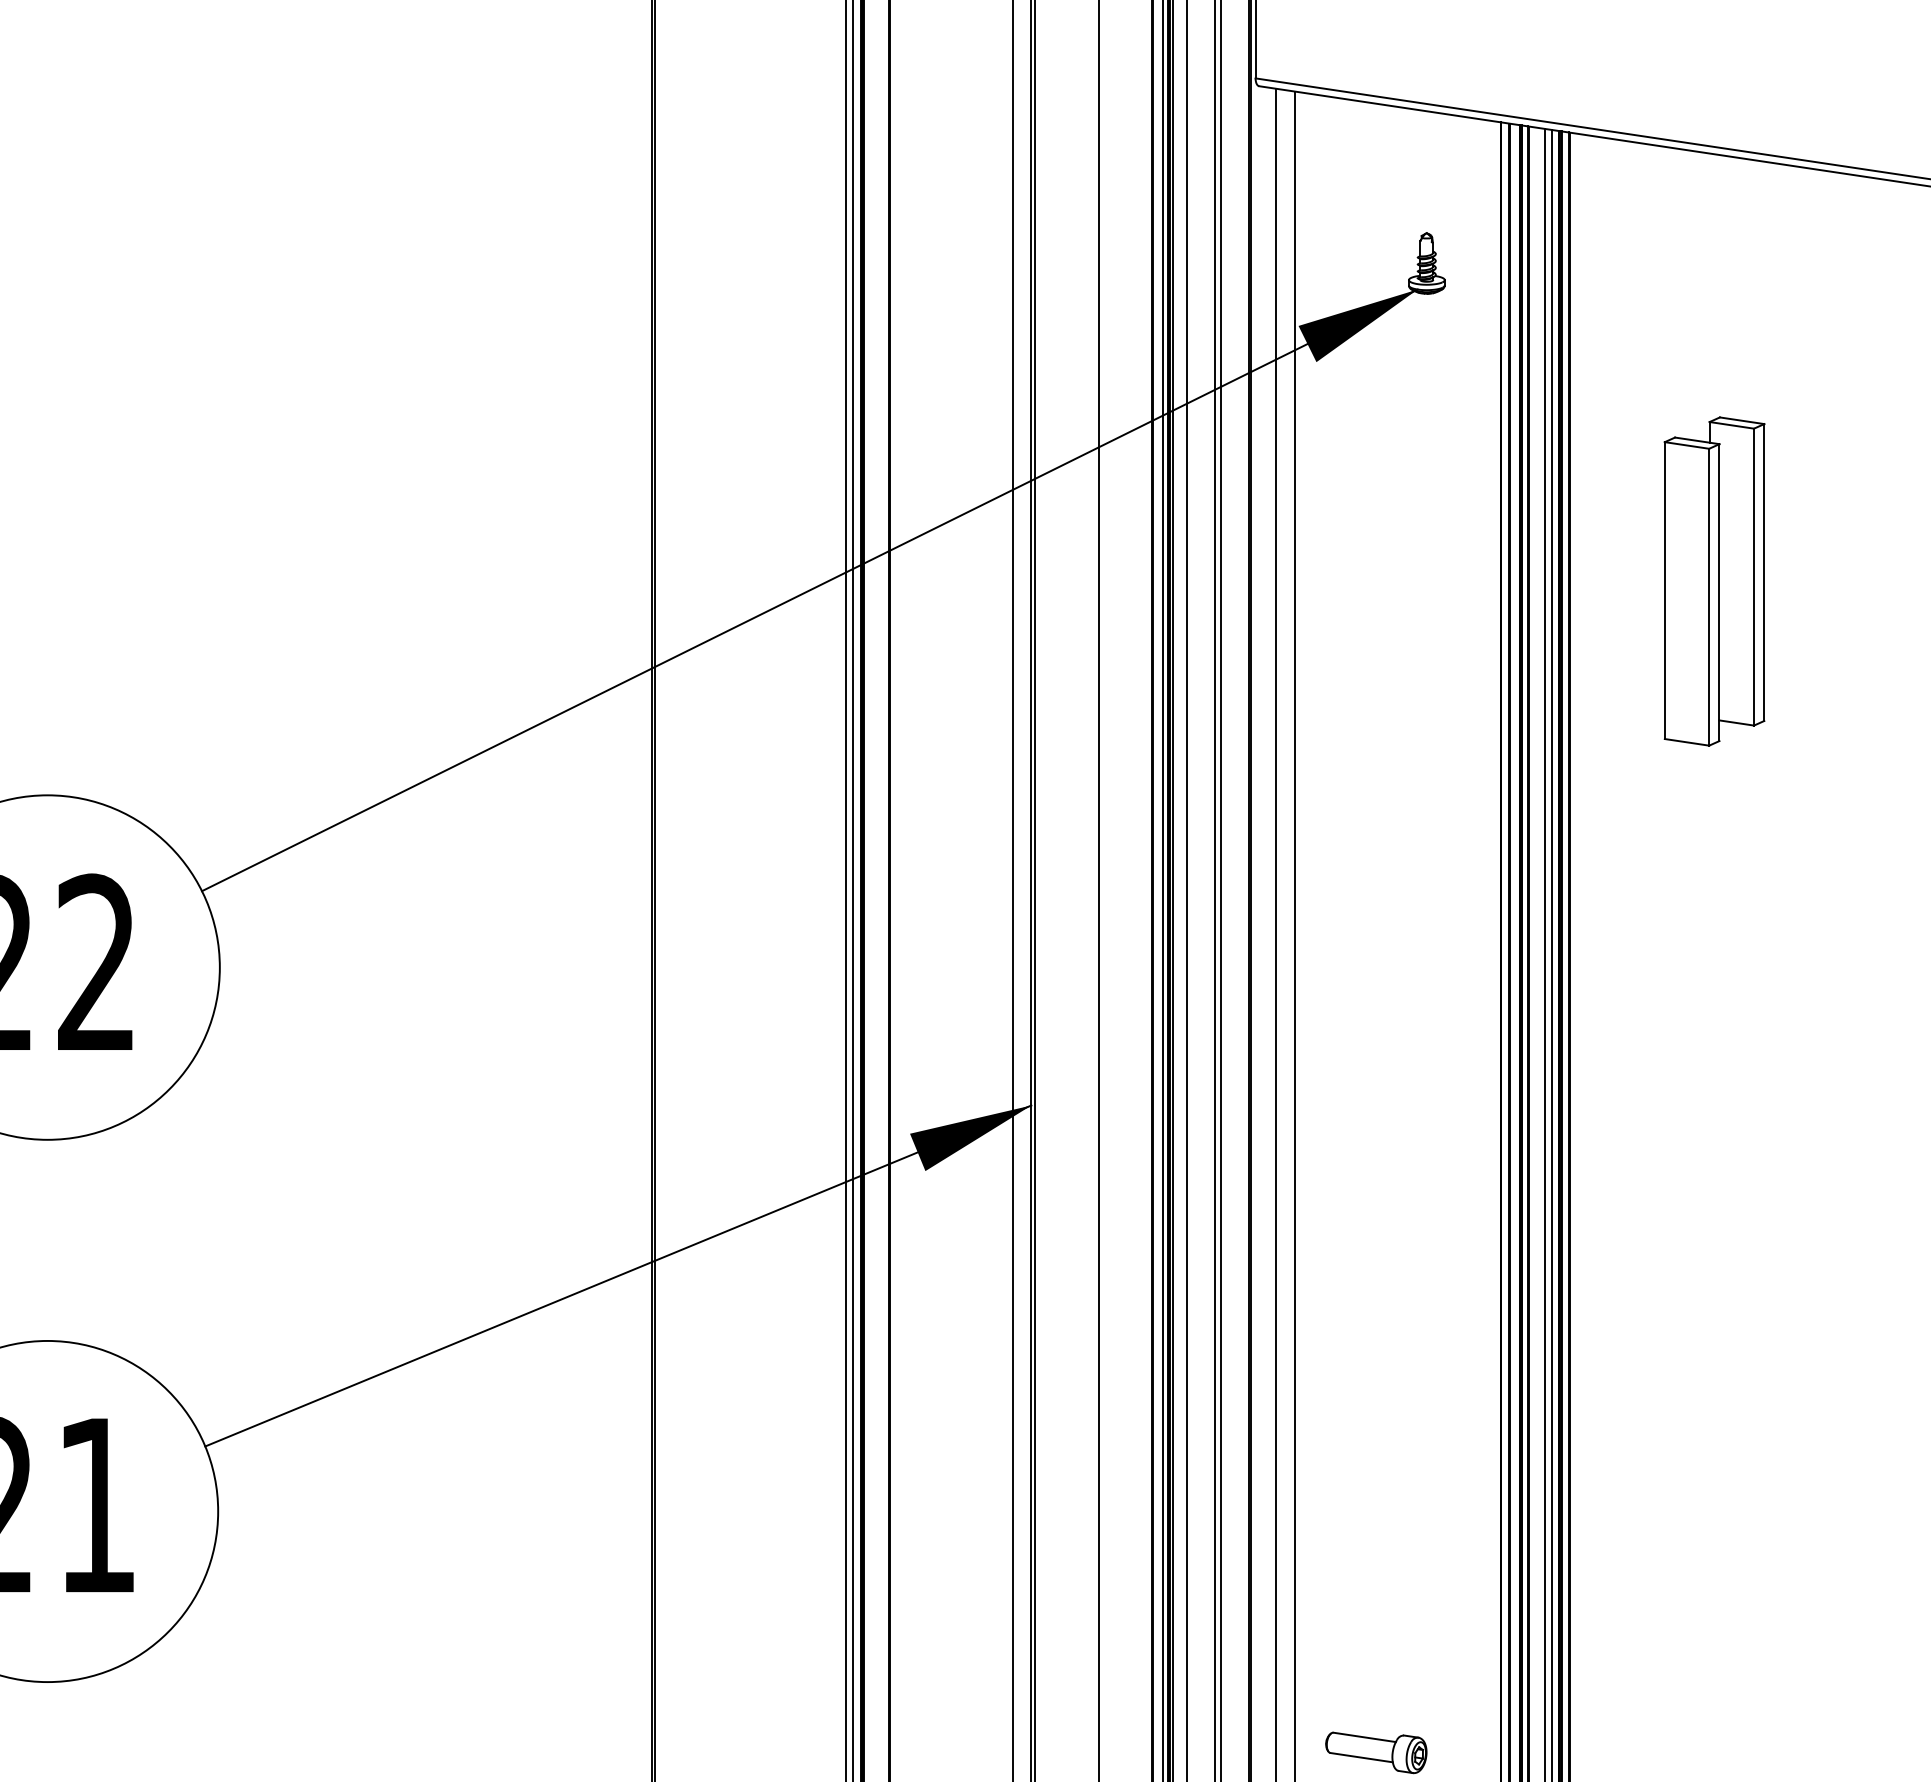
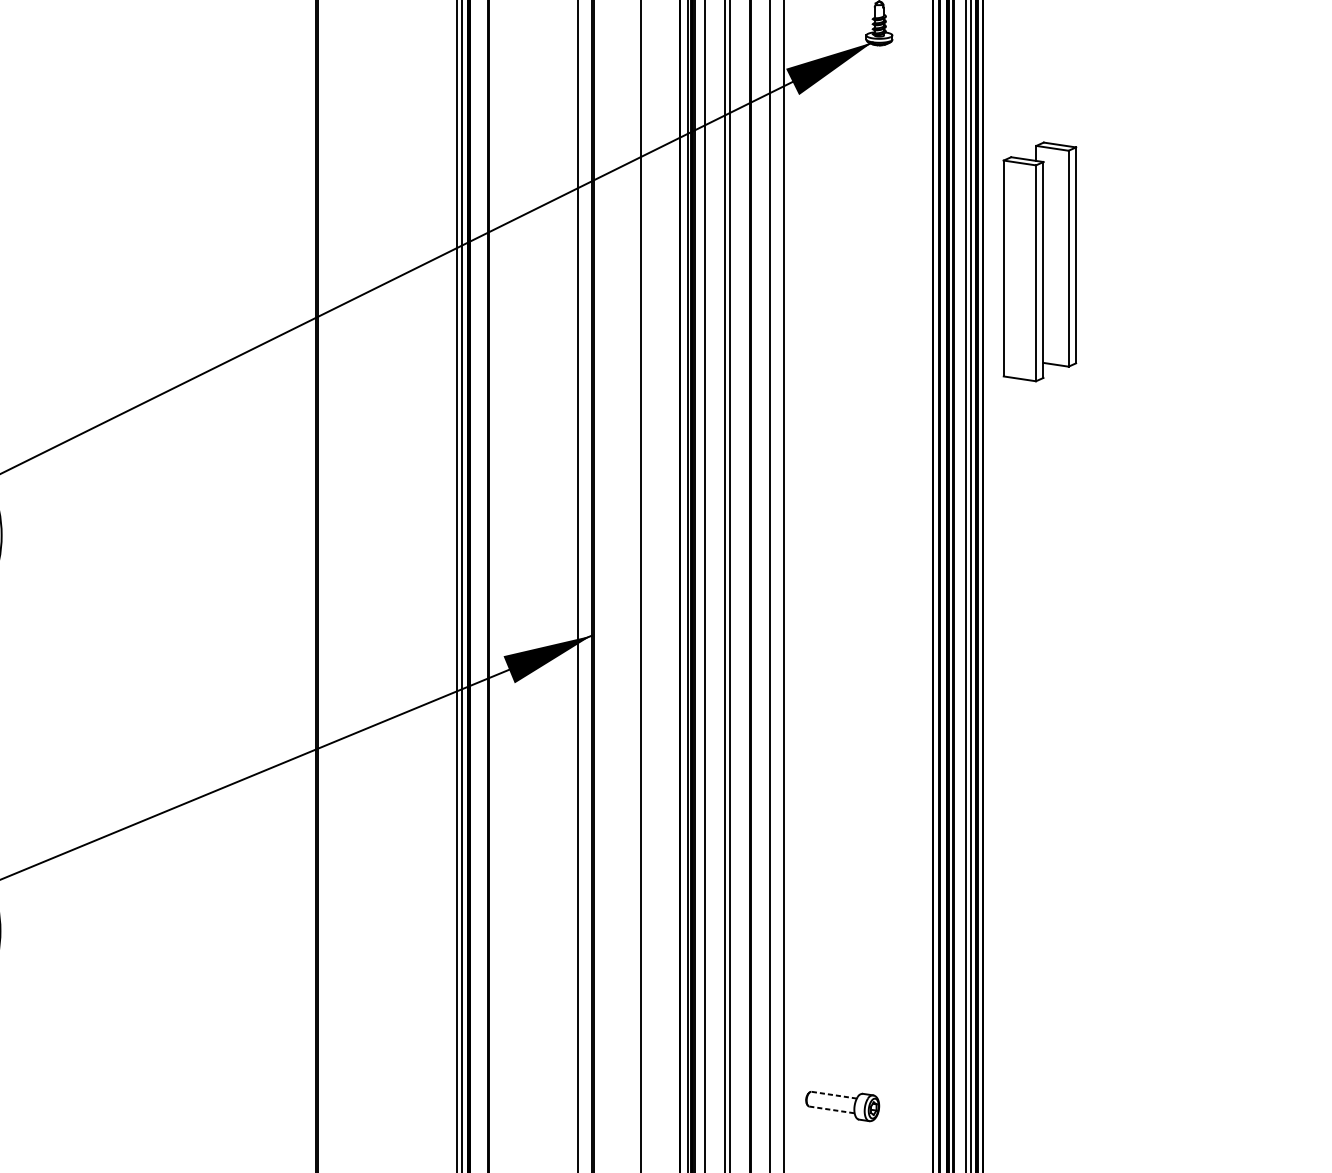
part: (1714, 581) -> (1039, 261), moved
line: (1364, 1737) -> (834, 1095), solid -> dashed
line: (1361, 1757) -> (831, 1109), solid -> dashed

